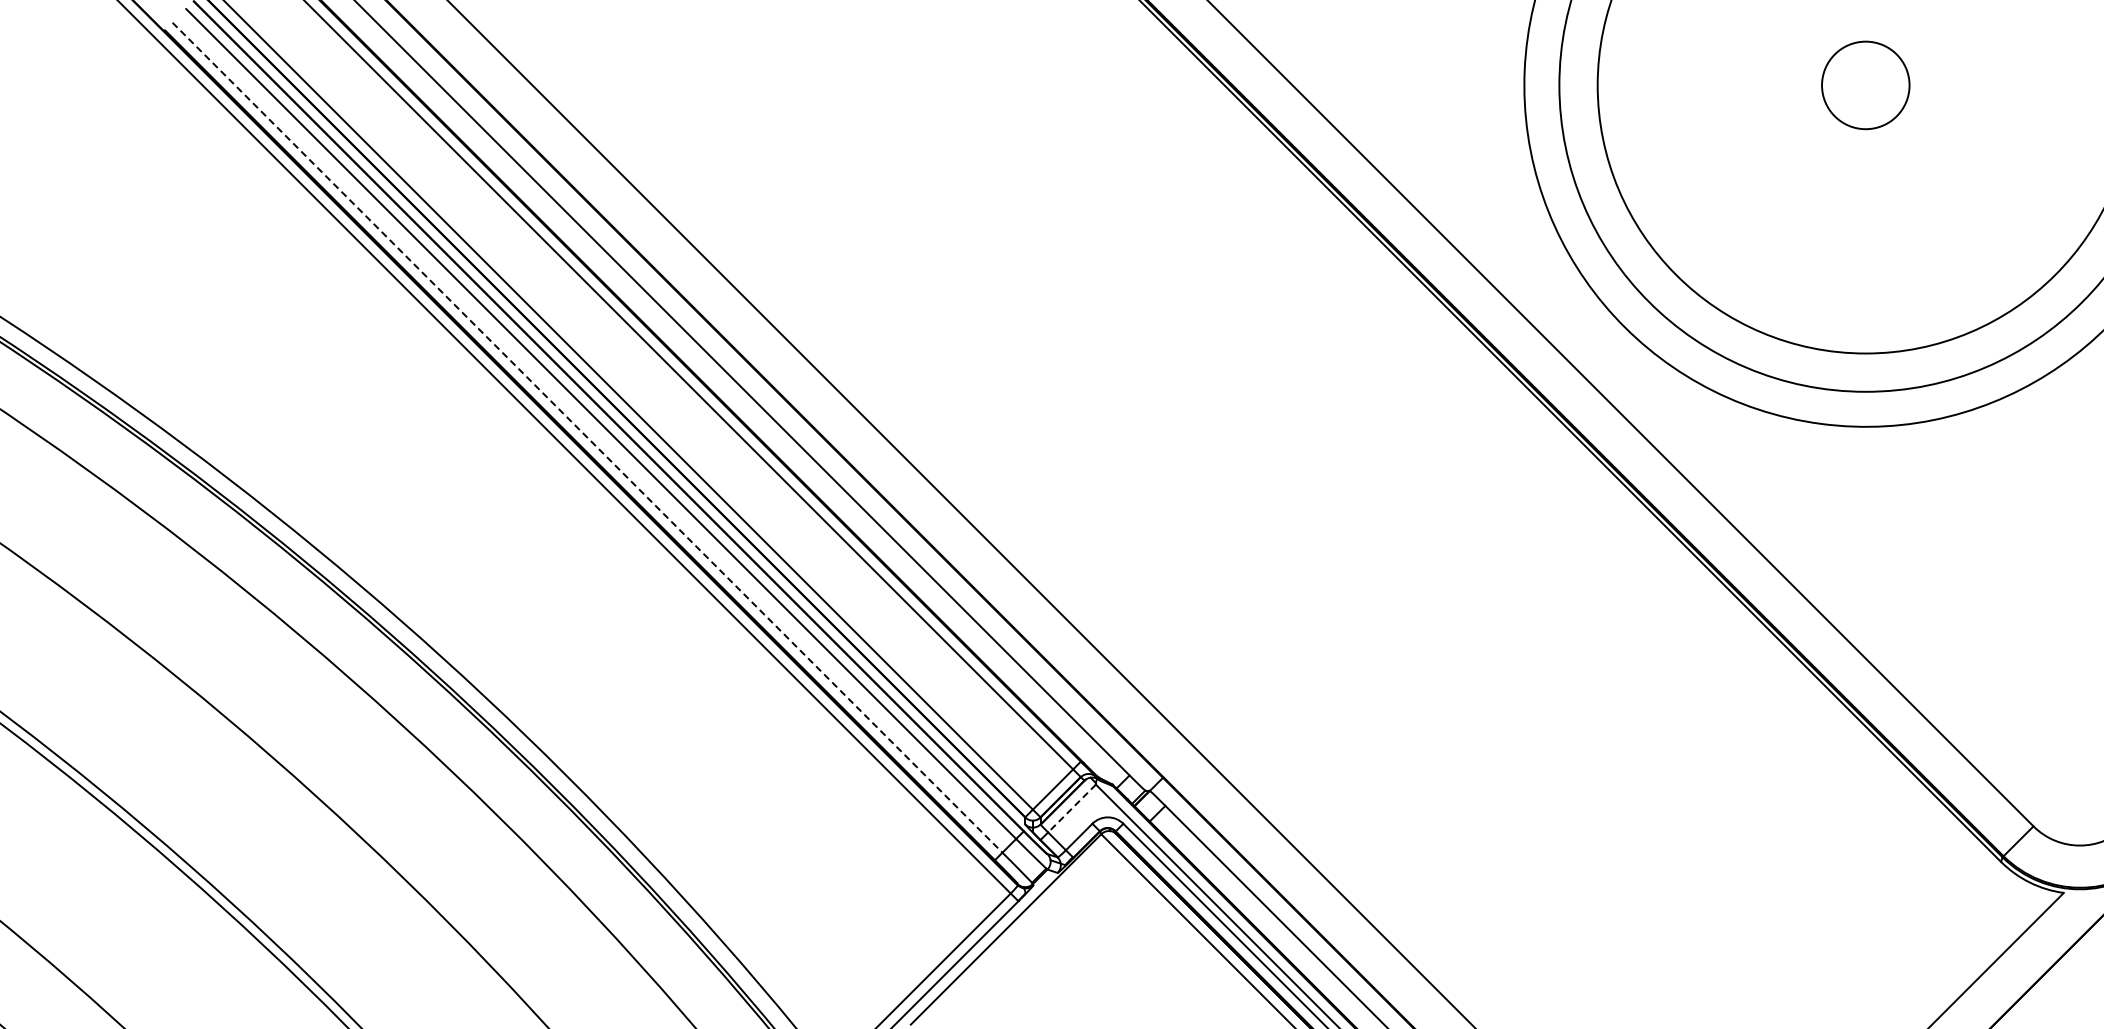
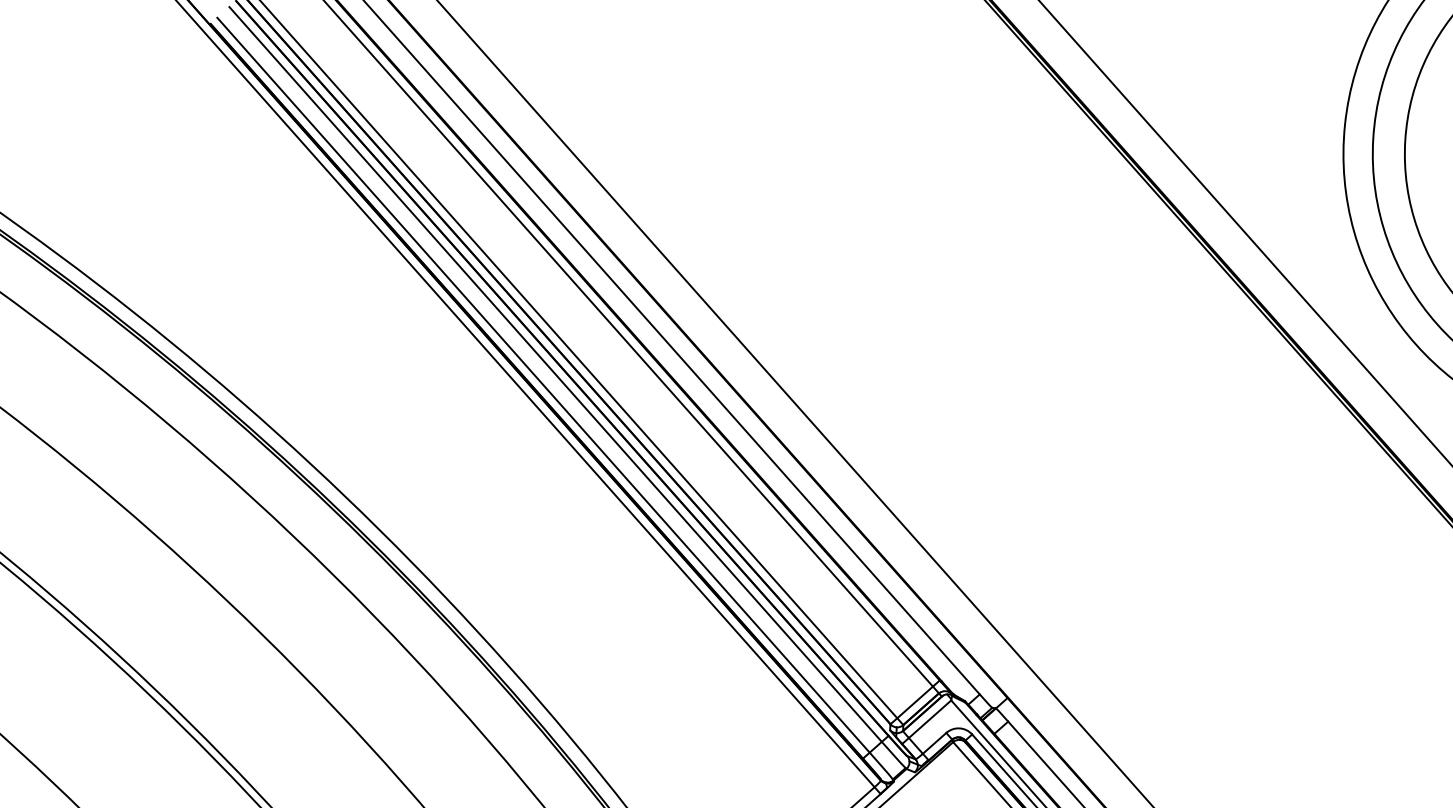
line: (587, 437) -> (543, 385), dashed -> solid
line: (1072, 808) -> (930, 719), dashed -> solid

